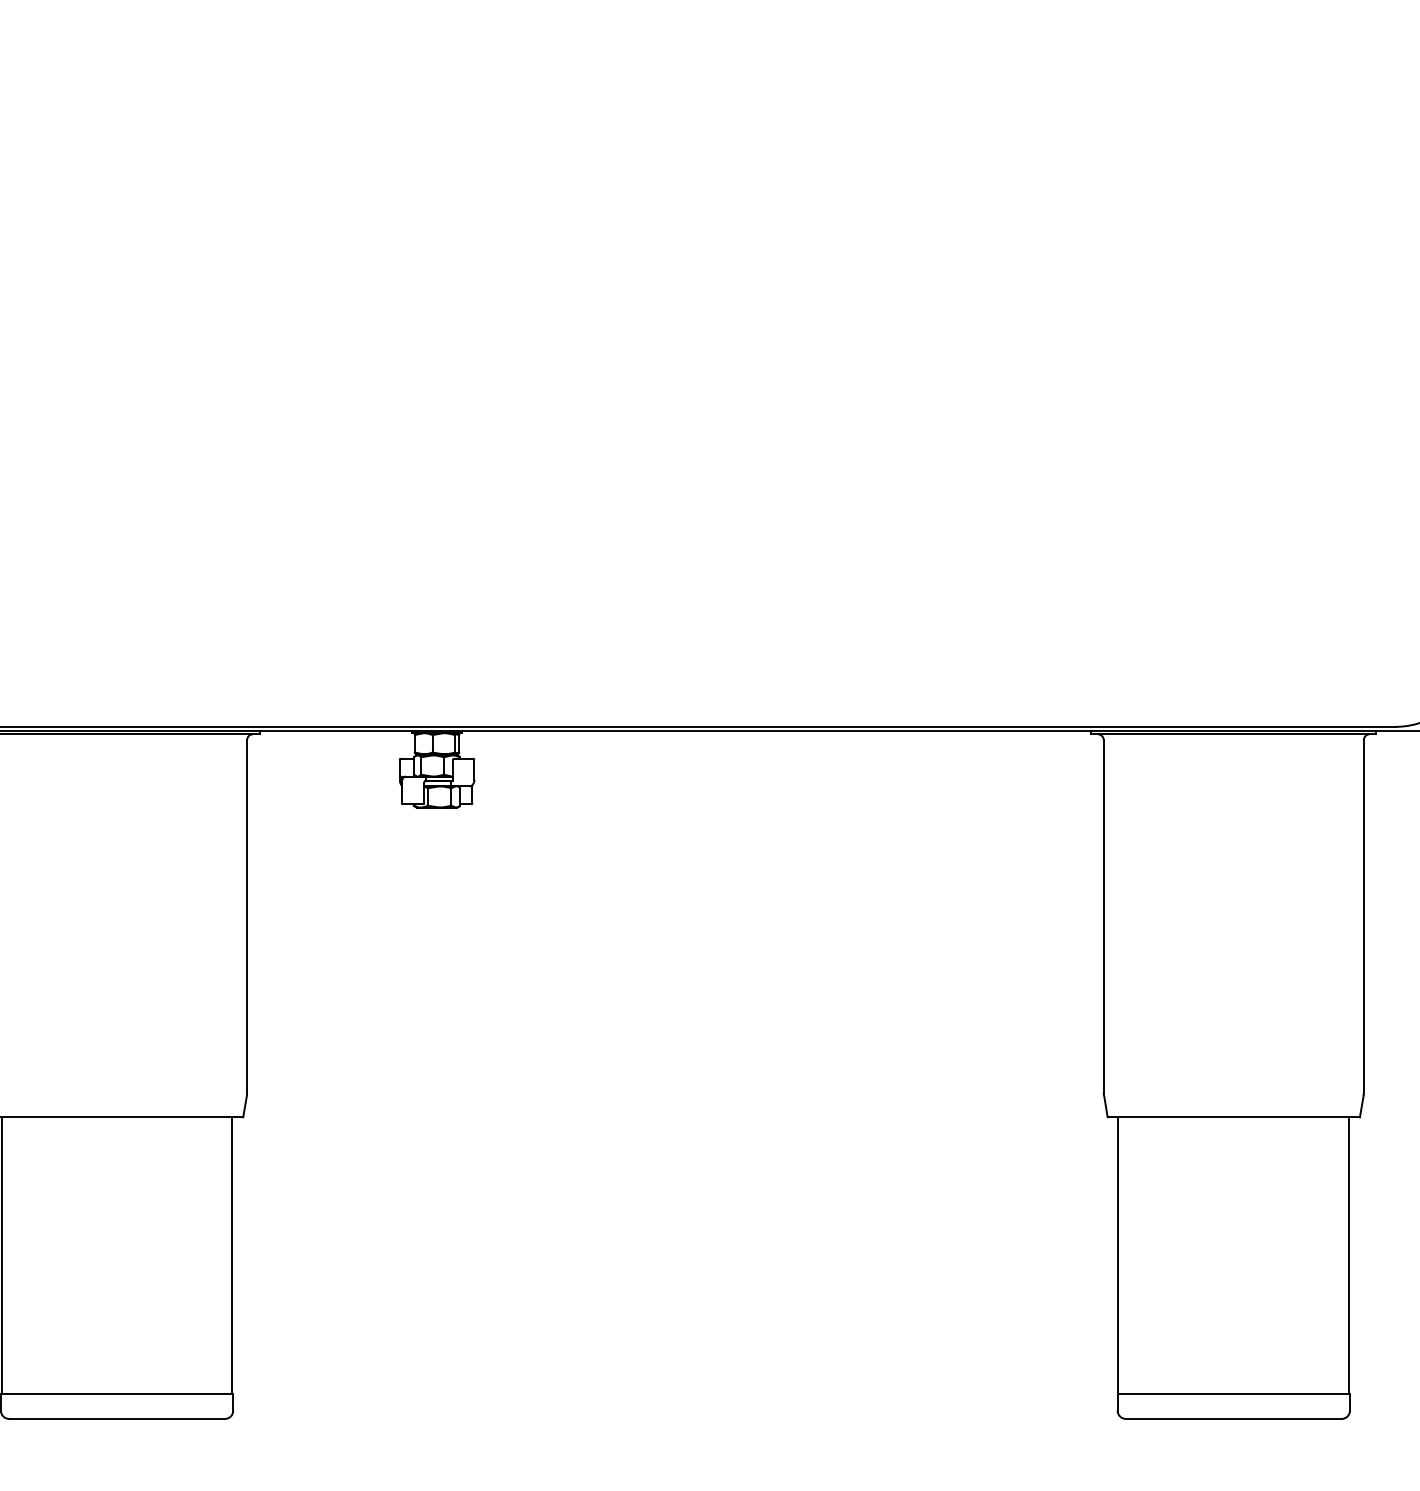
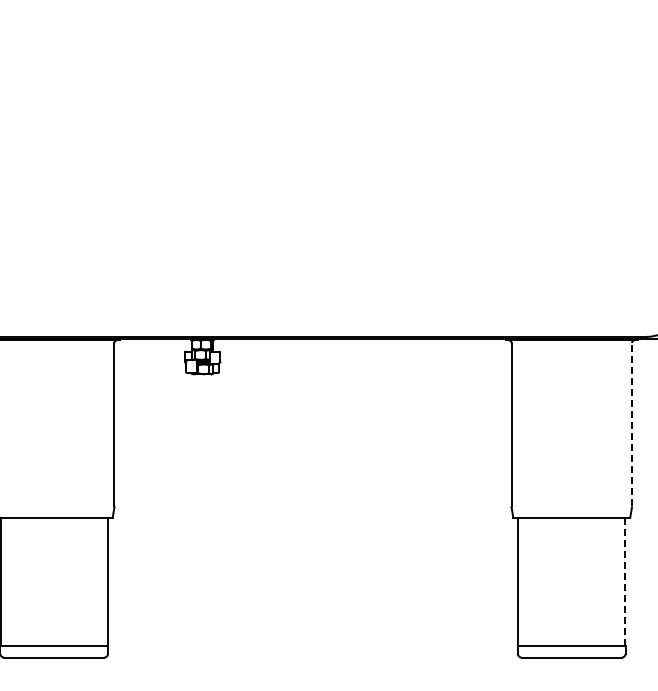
line: (1364, 915) -> (632, 424), solid -> dashed
line: (1349, 1254) -> (625, 581), solid -> dashed

